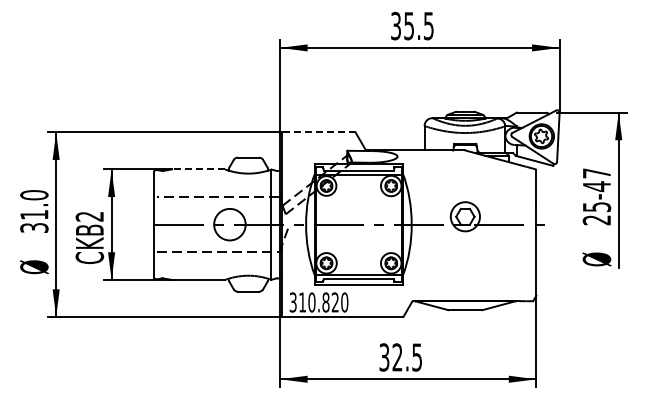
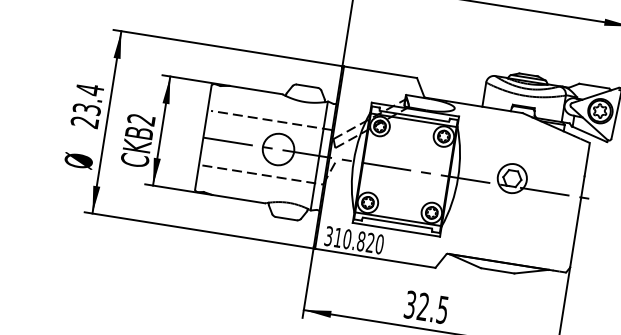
line: (318, 132) -> (380, 72), dashed -> solid
line: (198, 169) -> (256, 90), dashed -> solid
text: (34, 210) -> (87, 104), 31.0 -> 23.4

